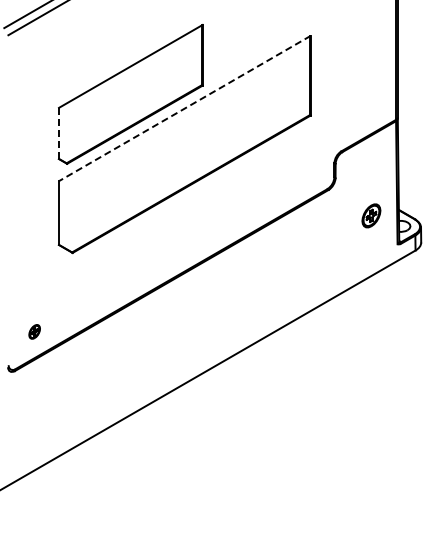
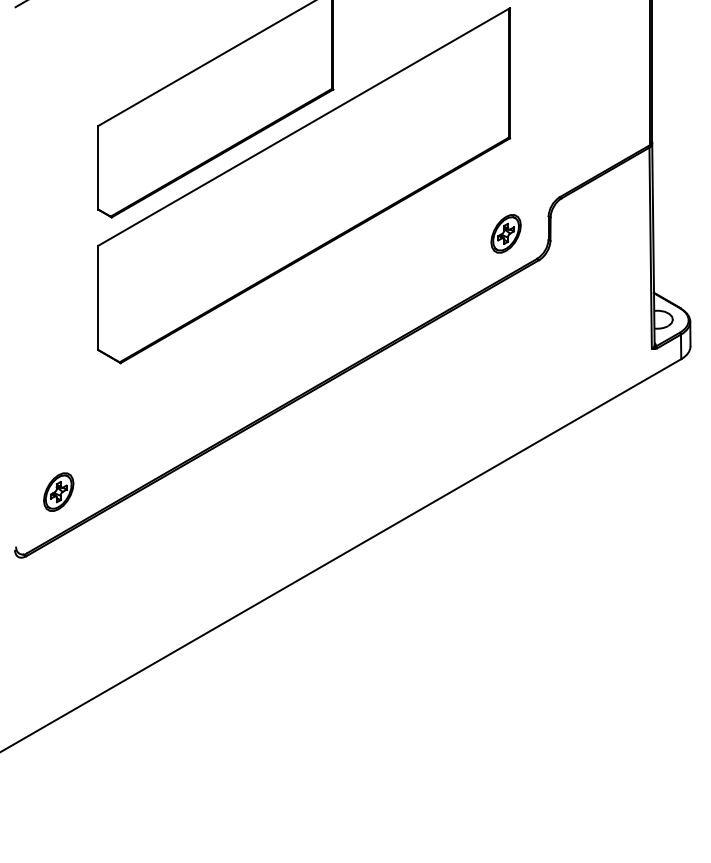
line: (184, 108) -> (303, 126), dashed -> solid
line: (59, 133) -> (99, 167), dashed -> solid
part: (371, 215) -> (506, 233), moved
part: (34, 331) -> (58, 491), size x1.67

